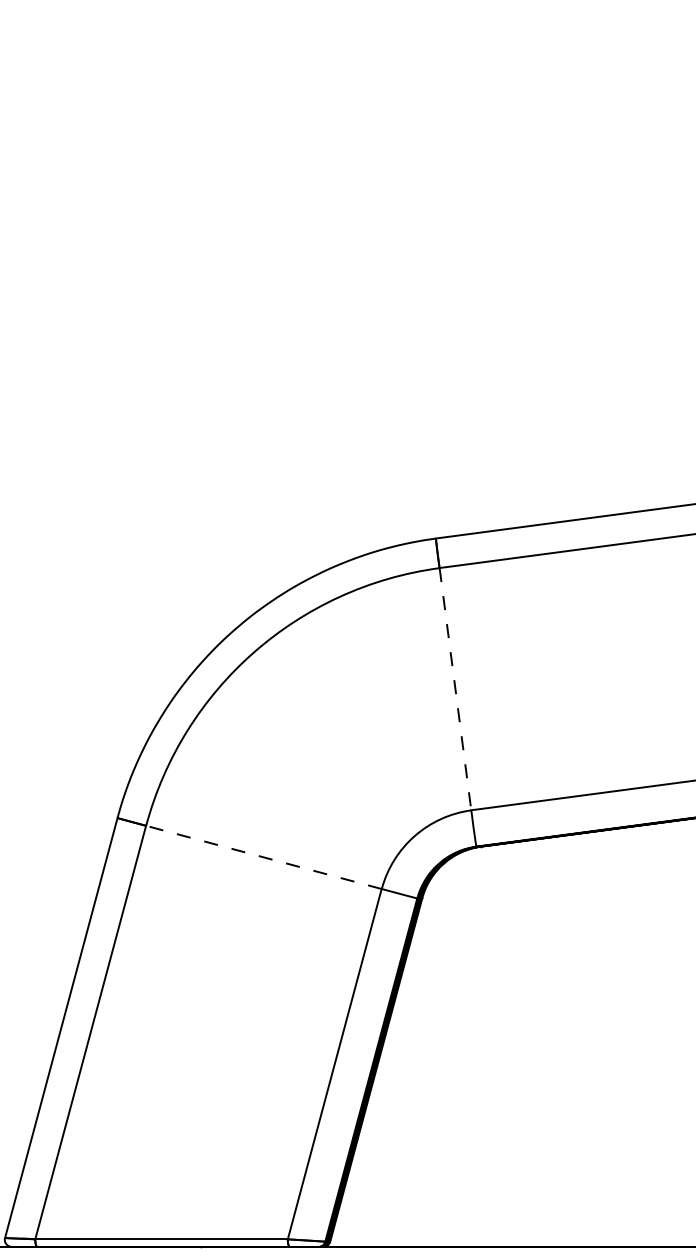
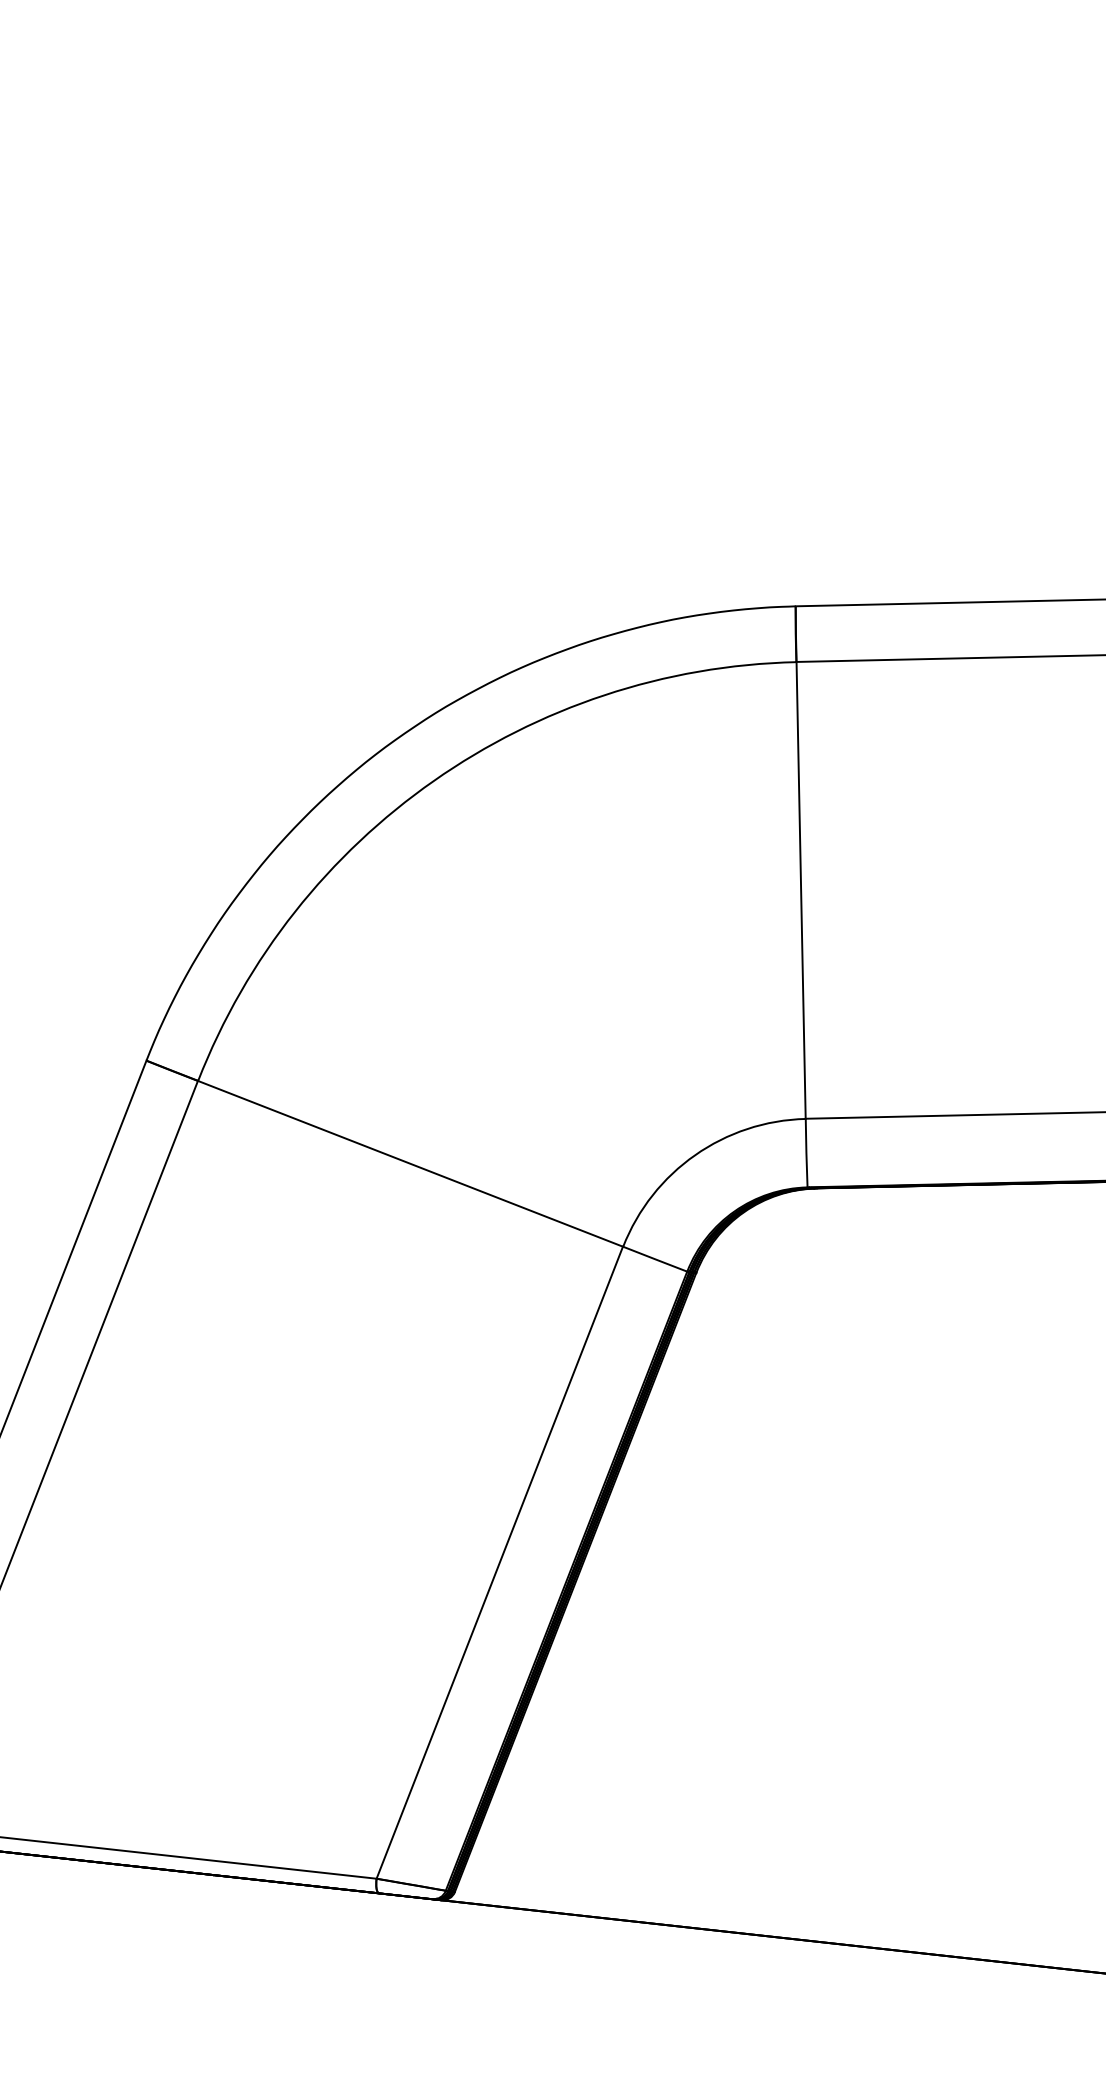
line: (455, 689) -> (801, 890), dashed -> solid
line: (263, 857) -> (409, 1163), dashed -> solid

